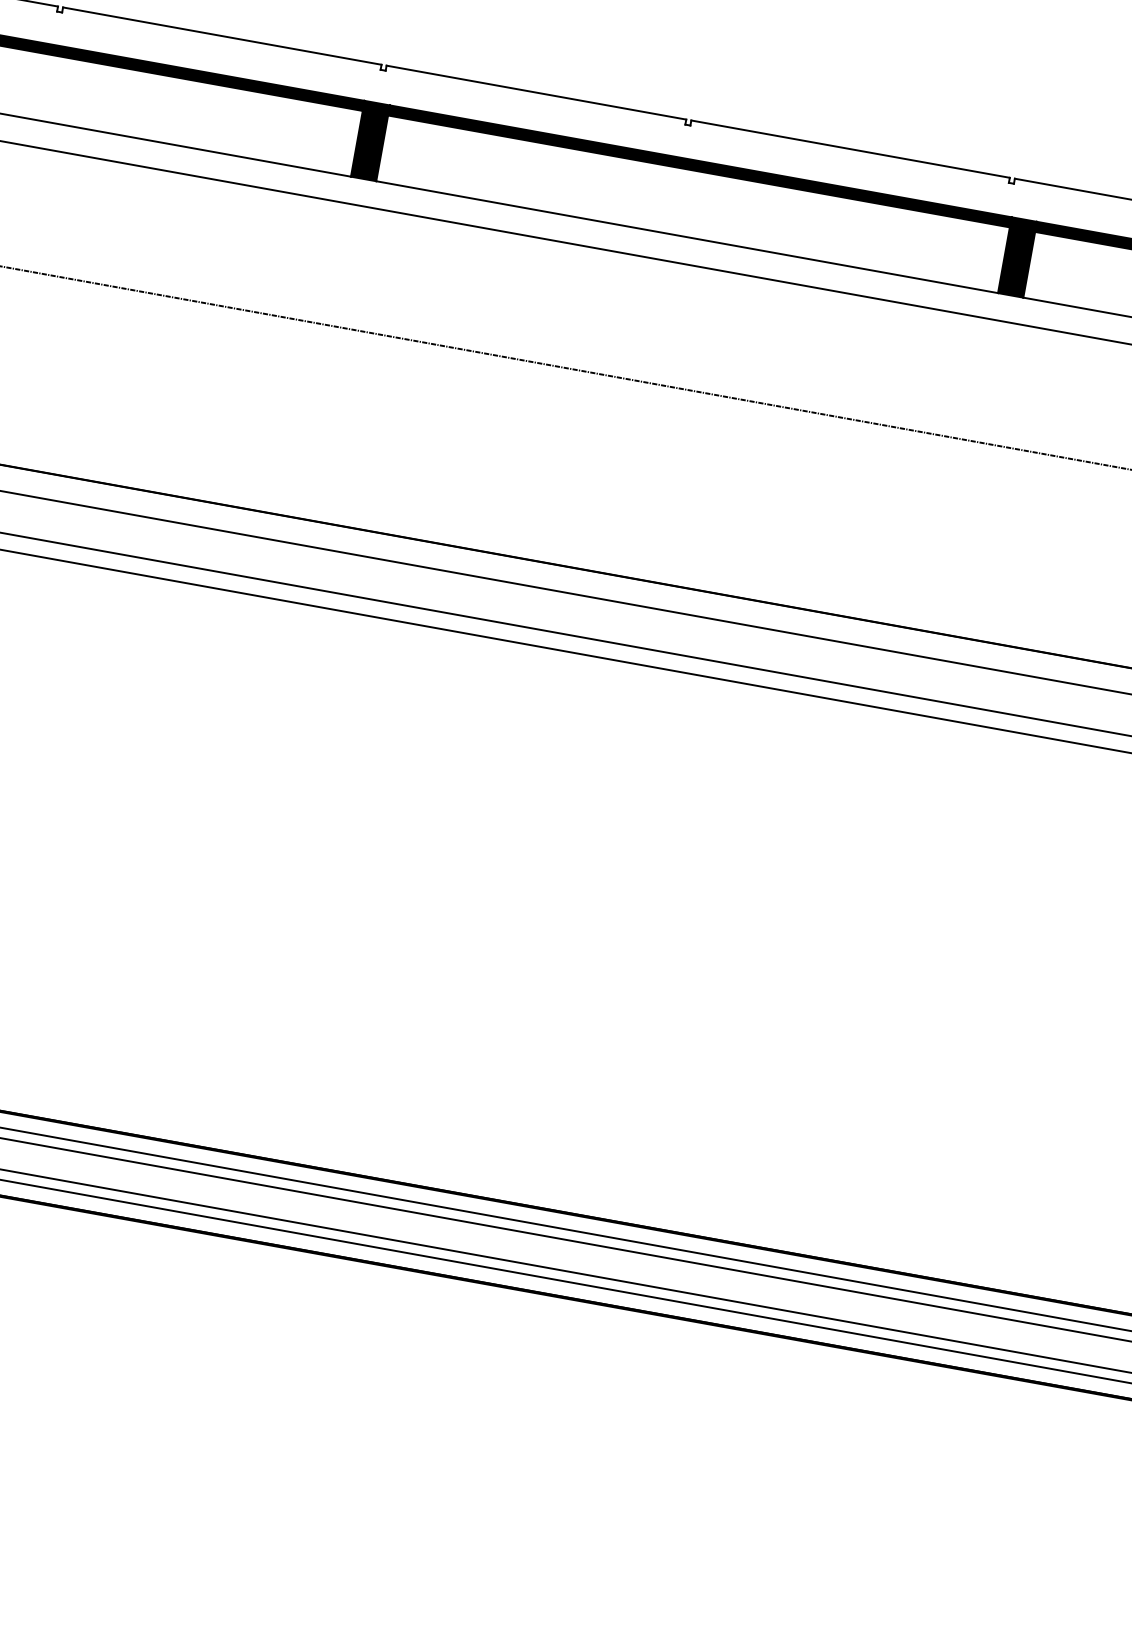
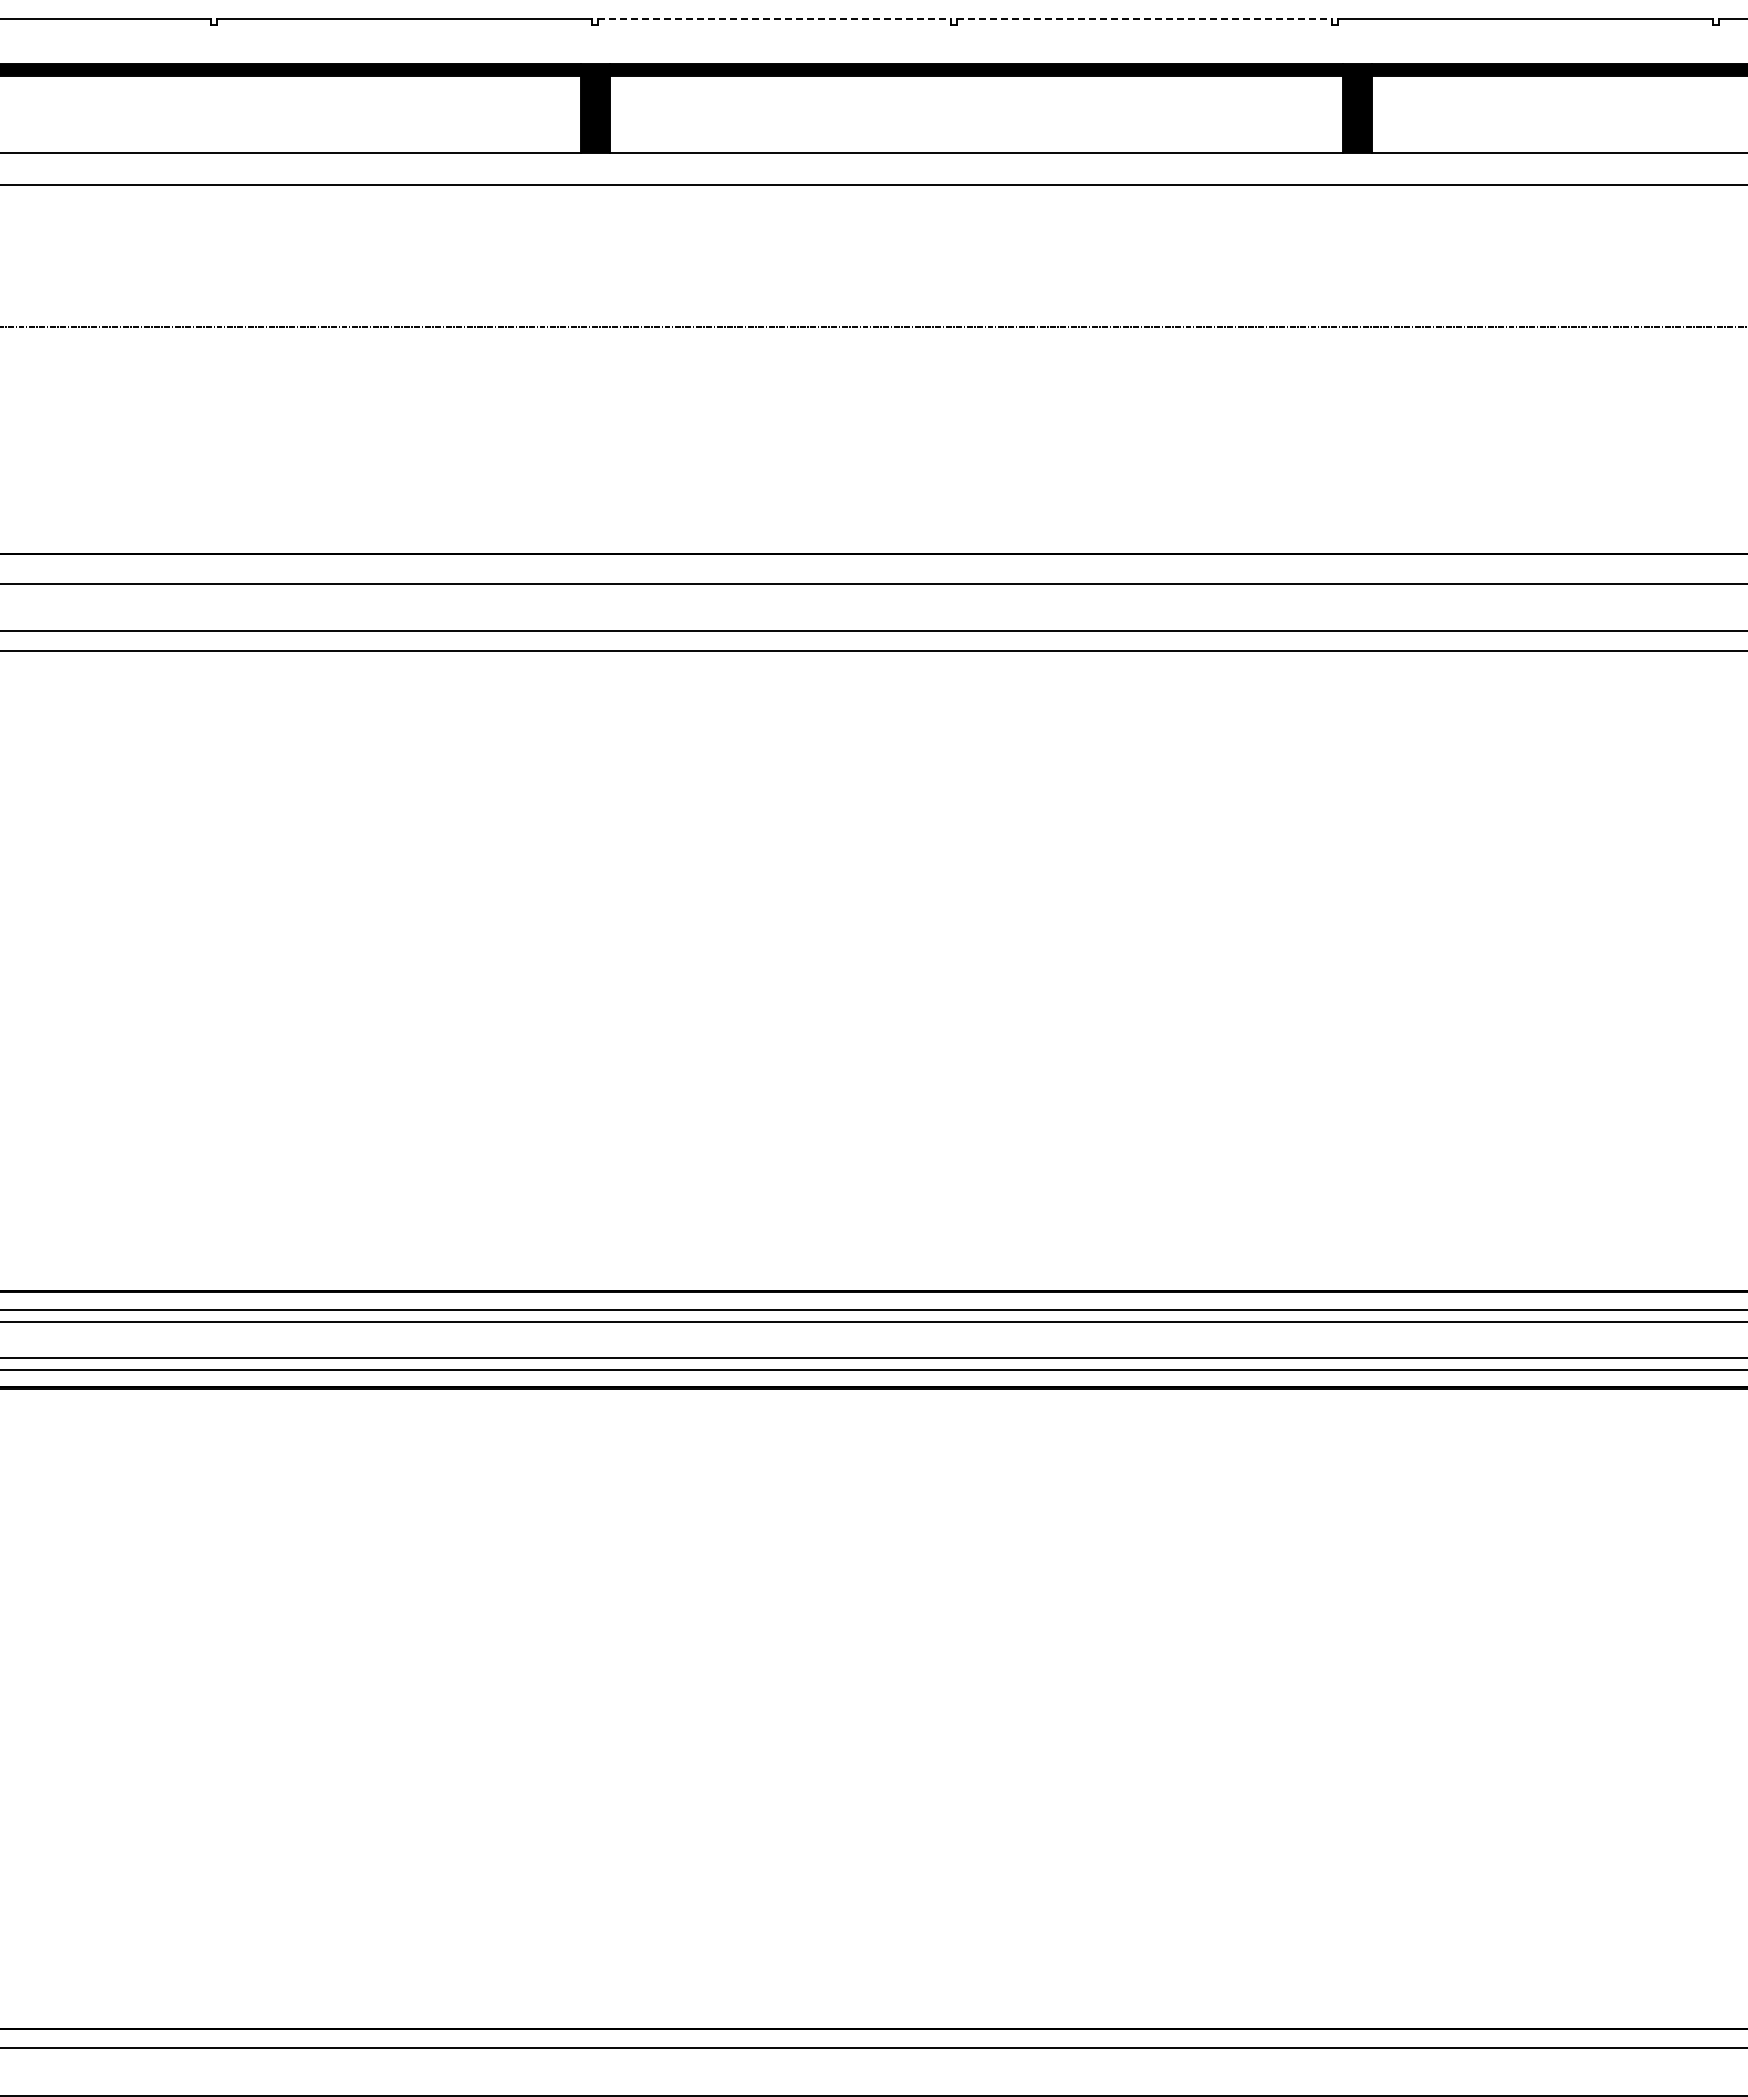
line: (536, 92) -> (775, 19), solid -> dashed
line: (850, 149) -> (1144, 19), solid -> dashed

